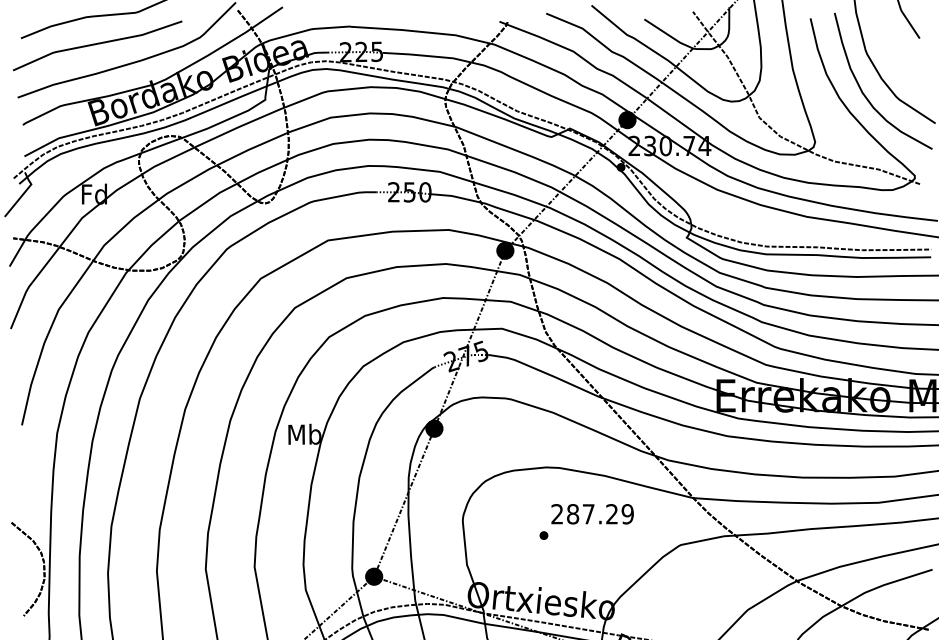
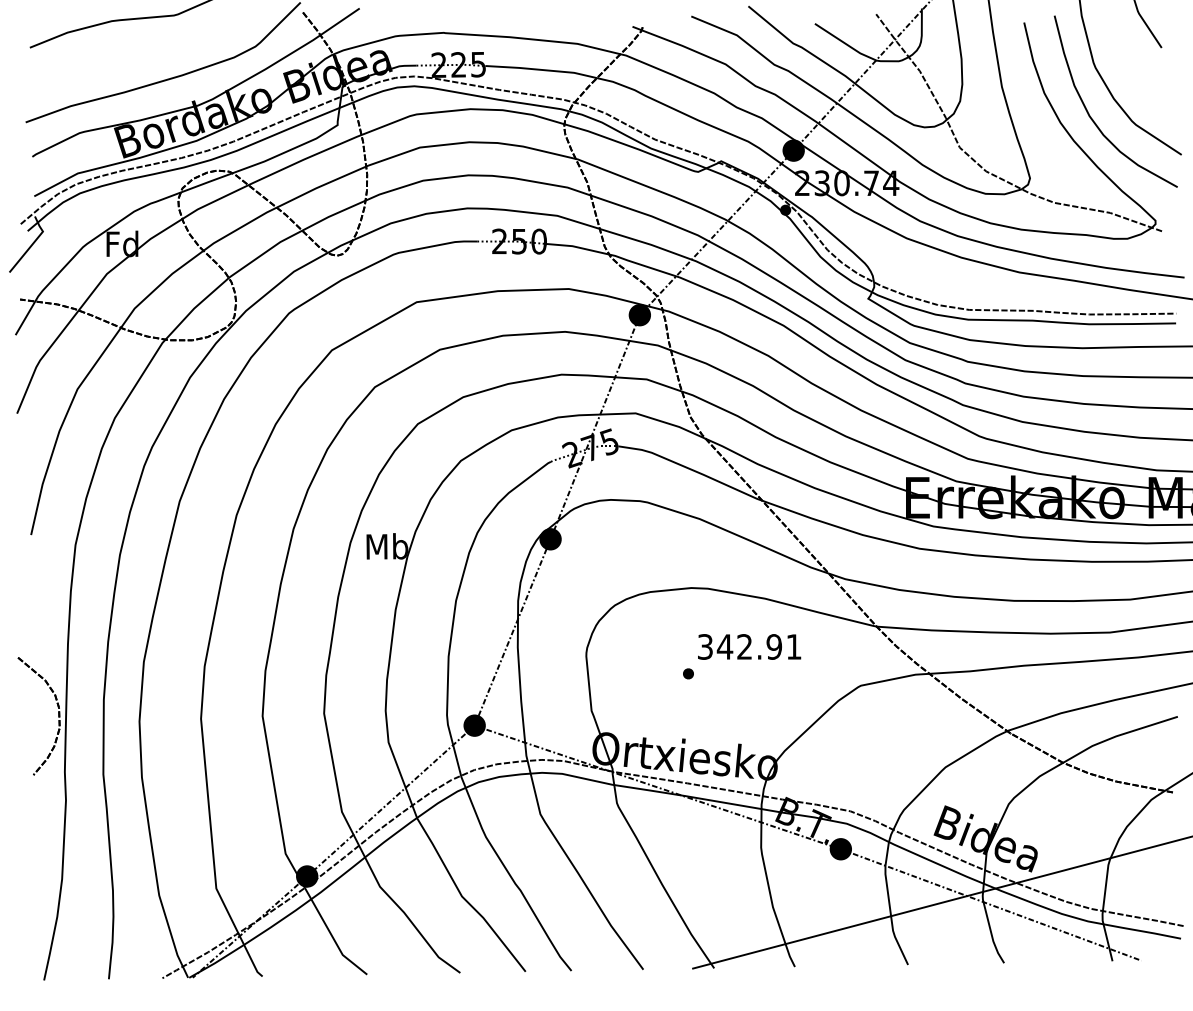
curve: (97, 44) -> (126, 55), removed
text: (592, 513) -> (749, 646), 287.29 -> 342.91

